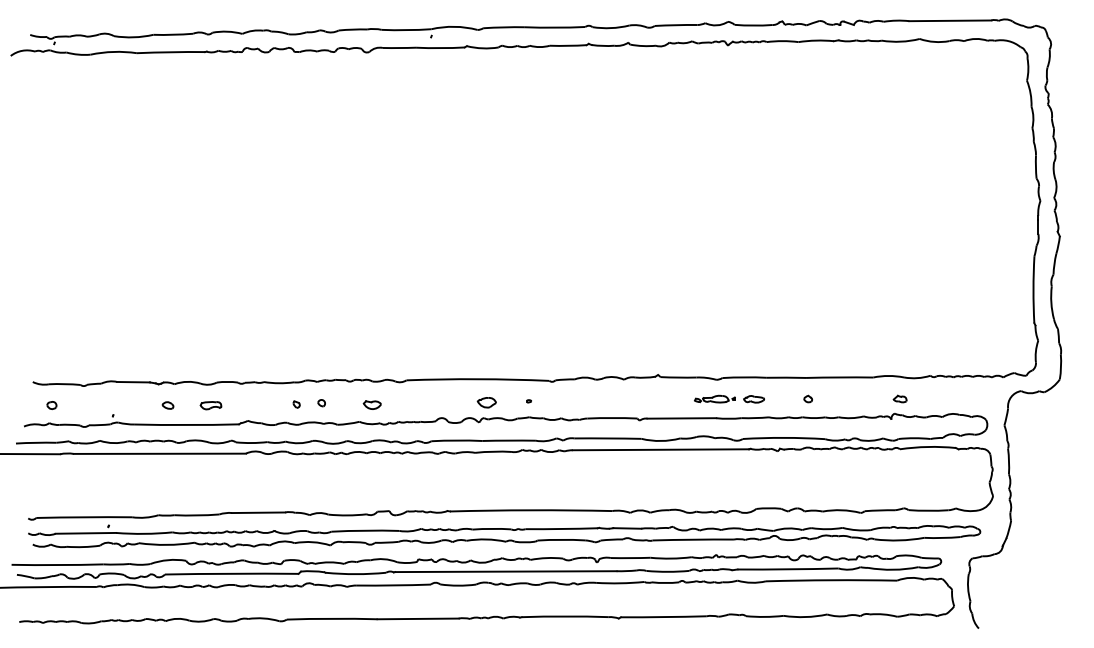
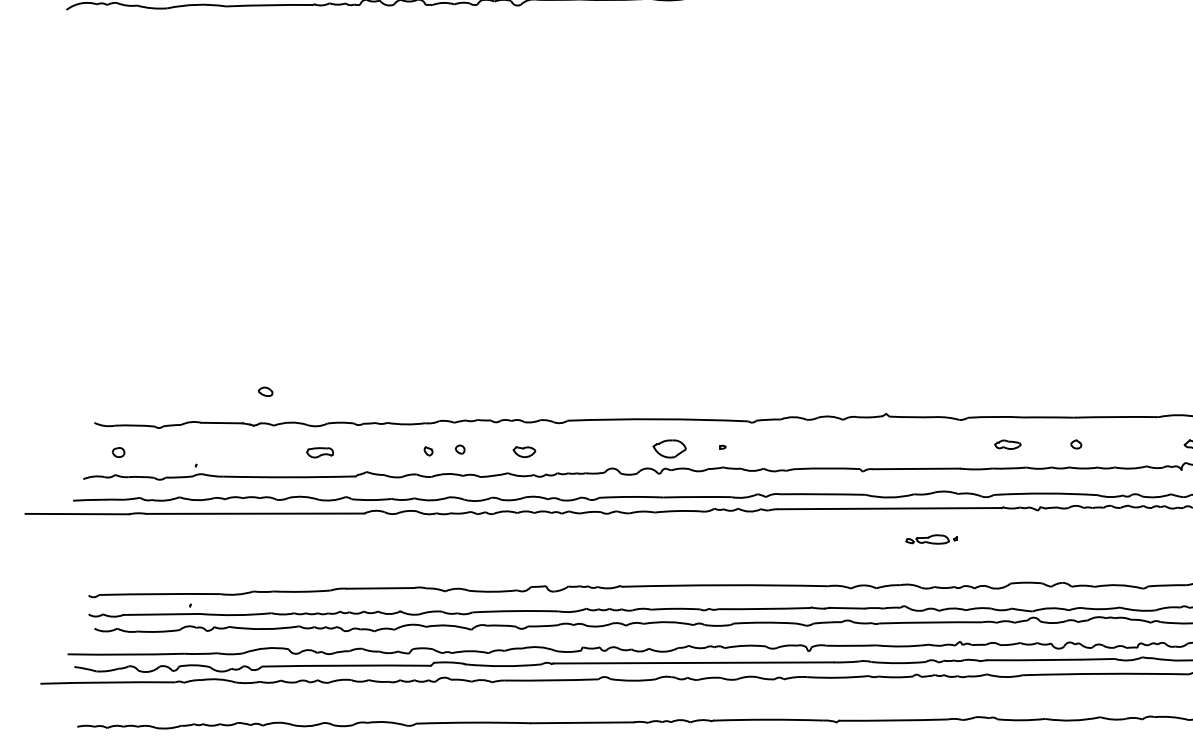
part: (714, 398) -> (931, 538), moved
part: (486, 402) -> (668, 448), size x1.4
part: (167, 405) -> (264, 391), moved

